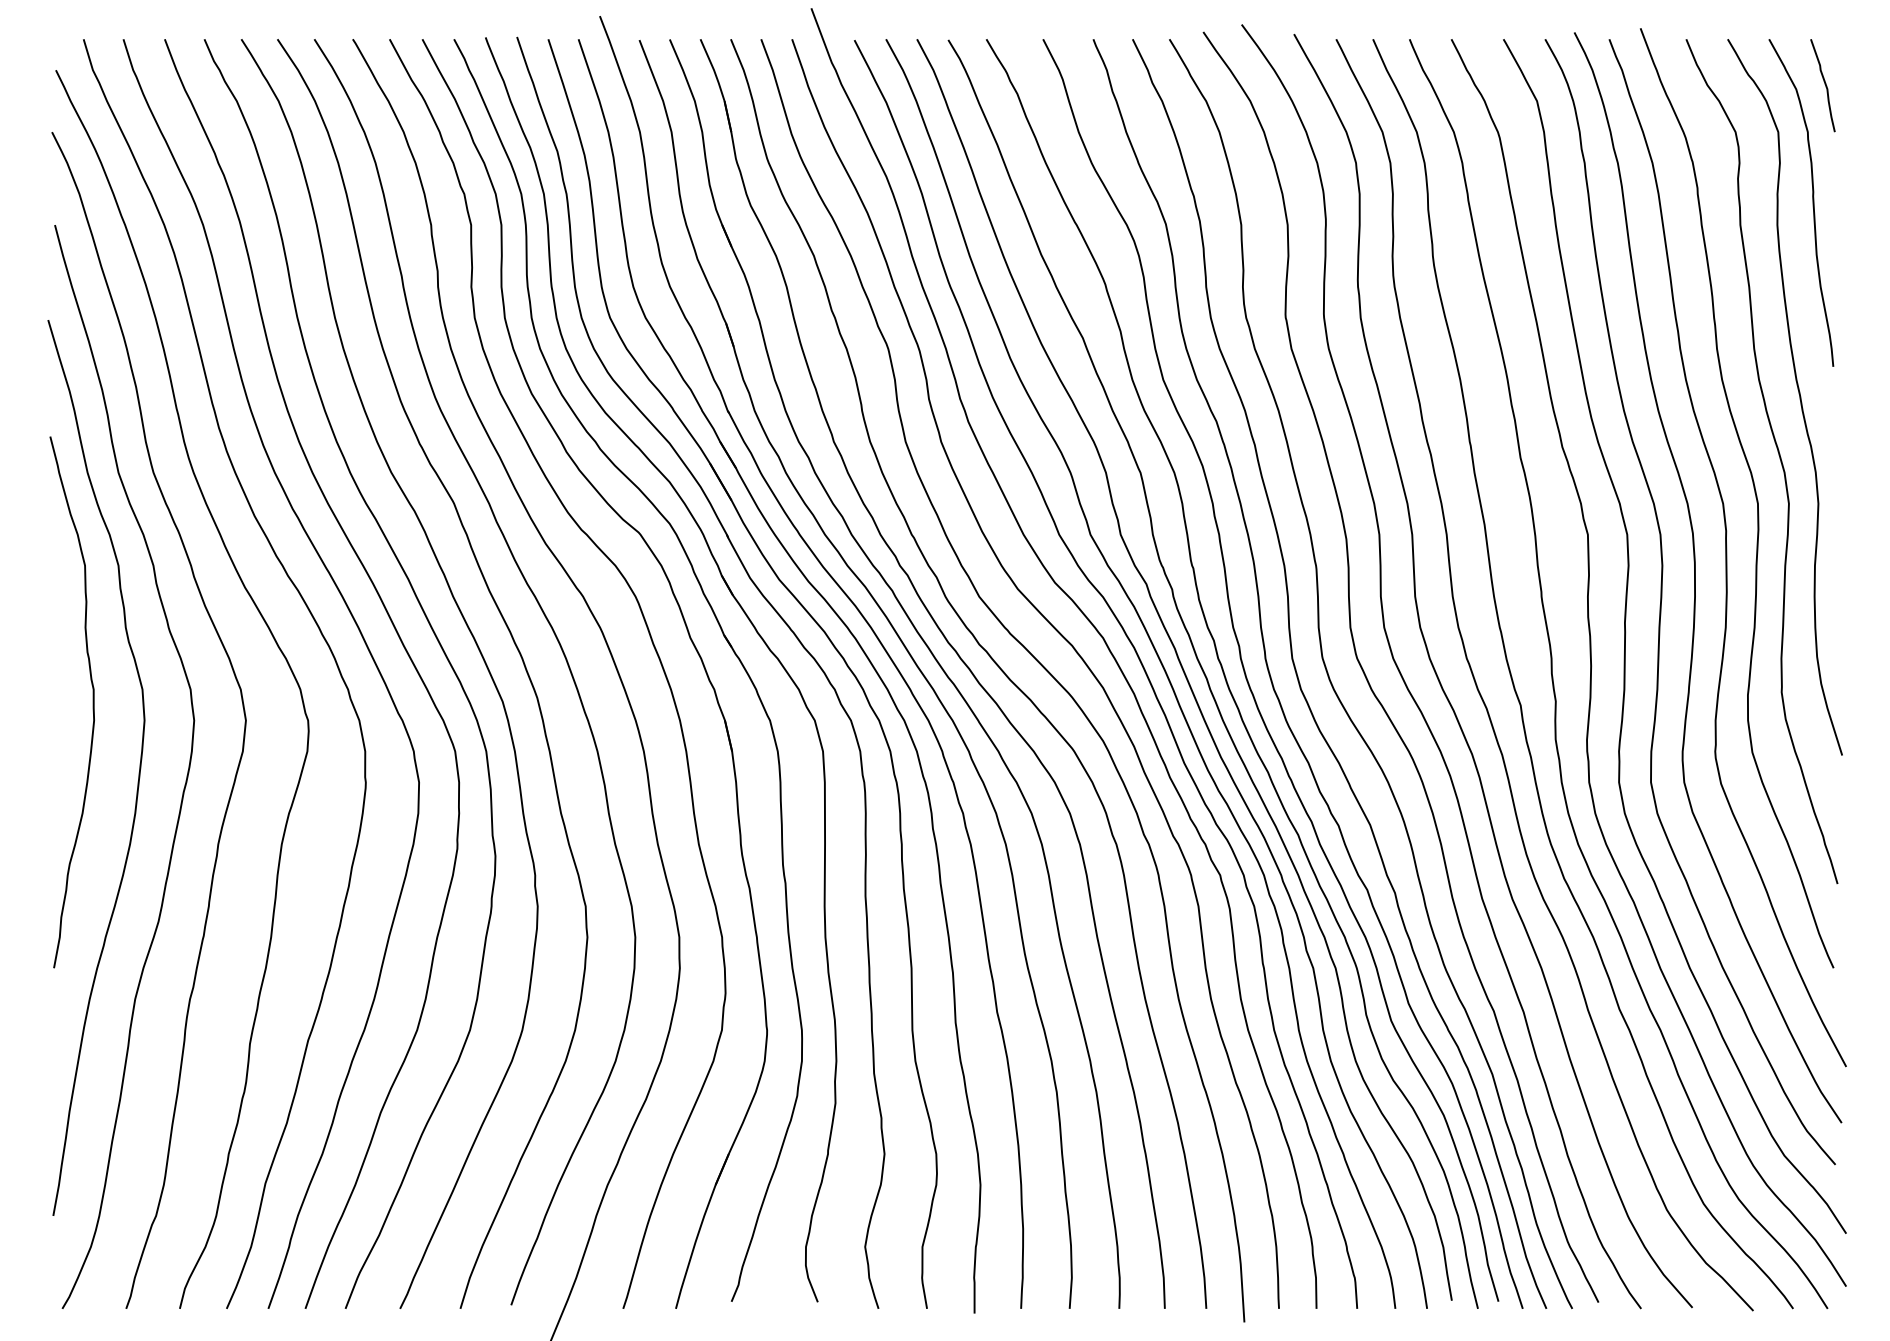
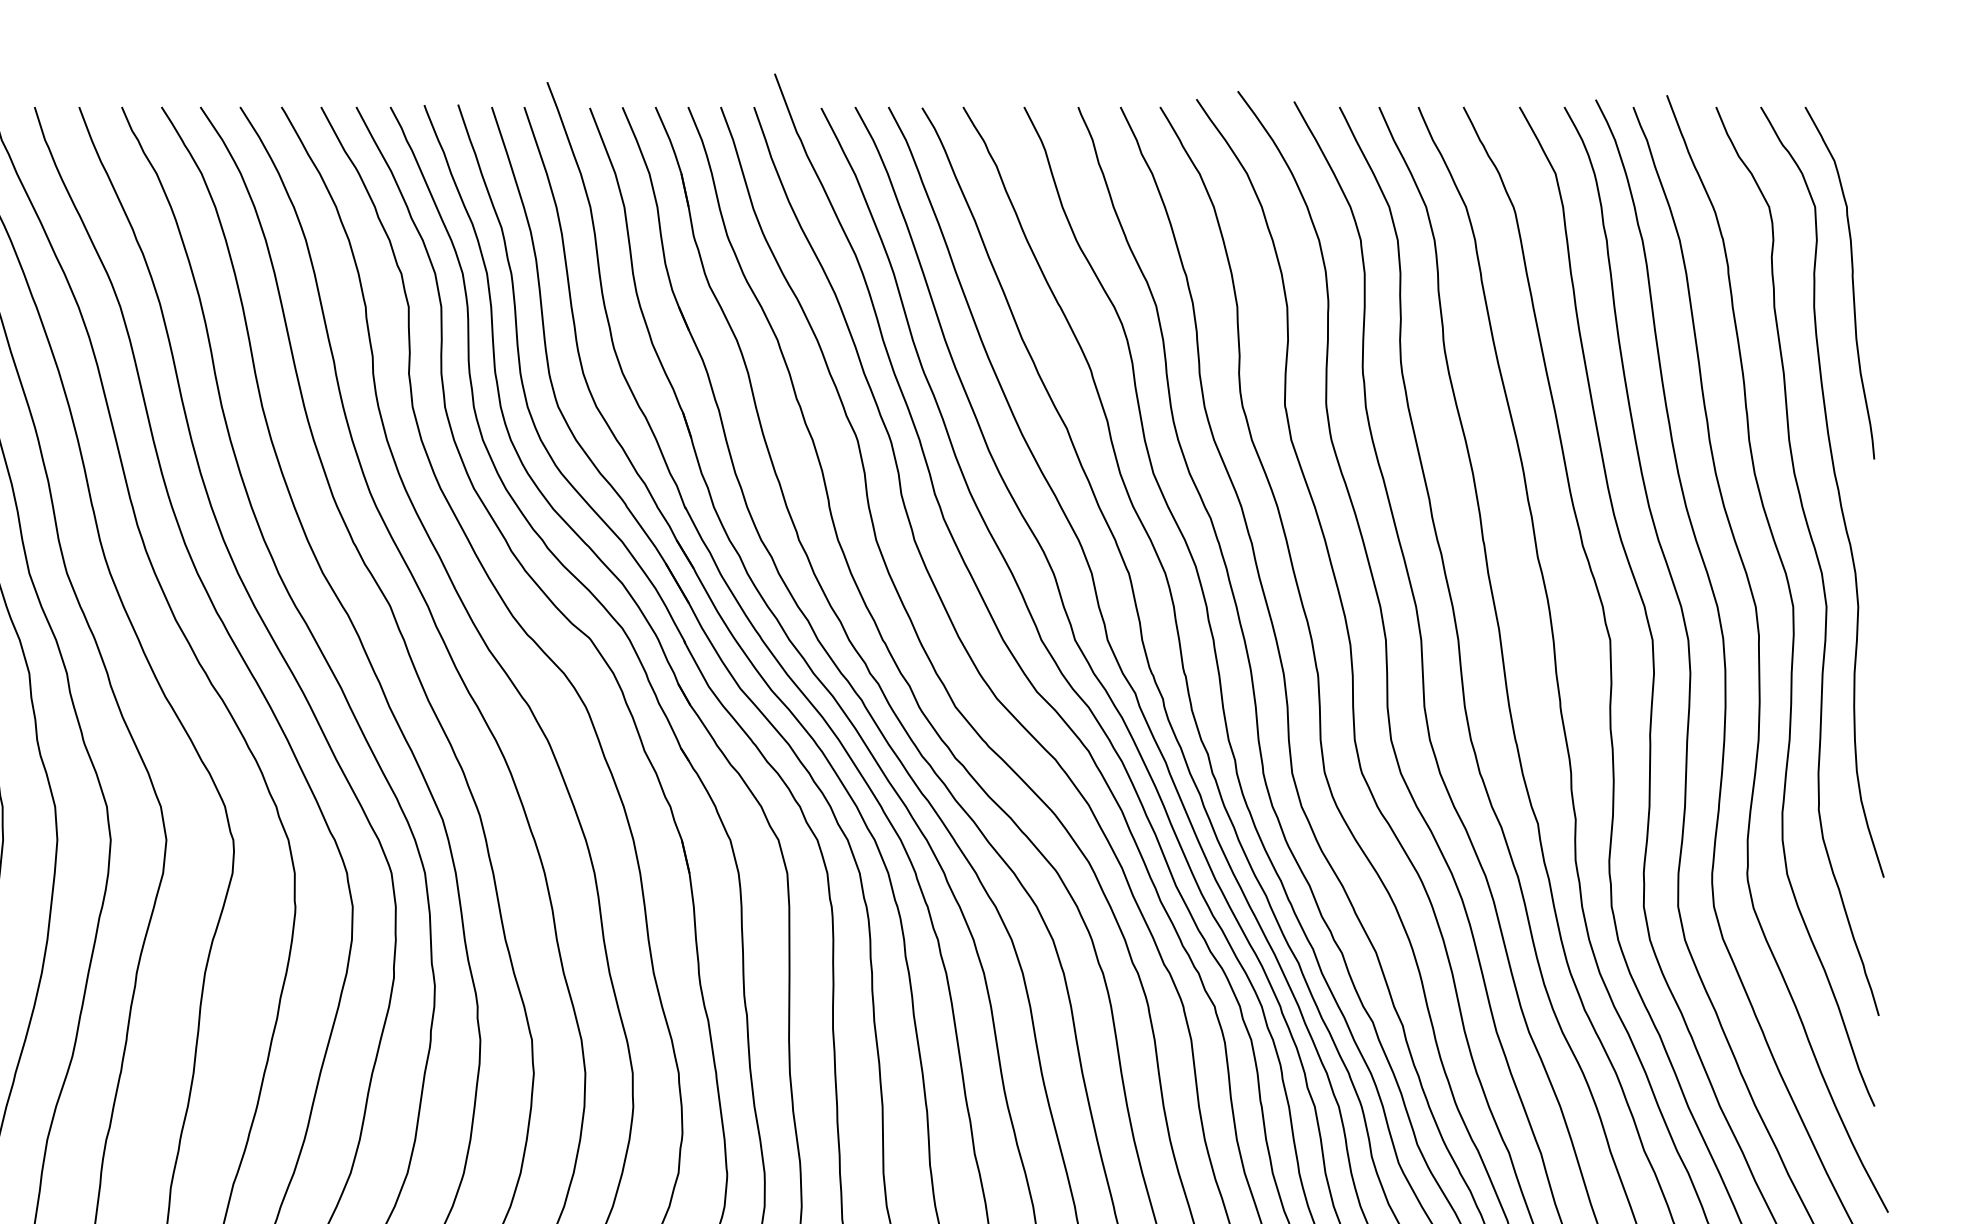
curve: (1824, 84) -> (1864, 155), removed

